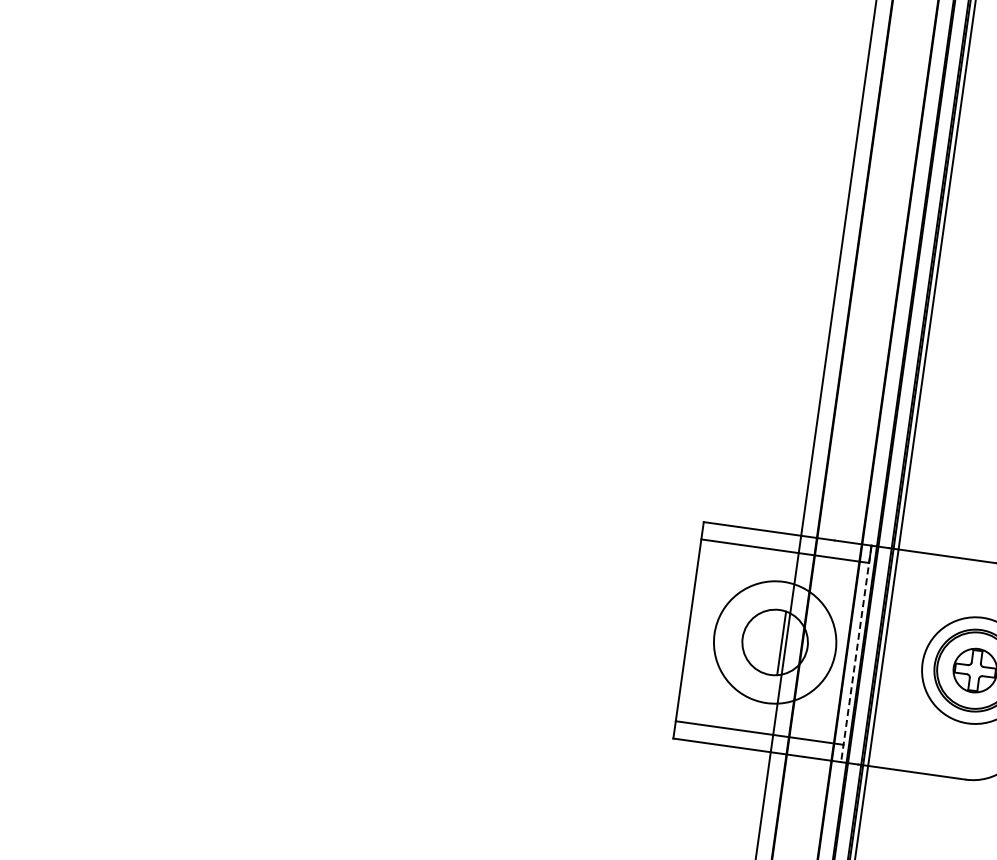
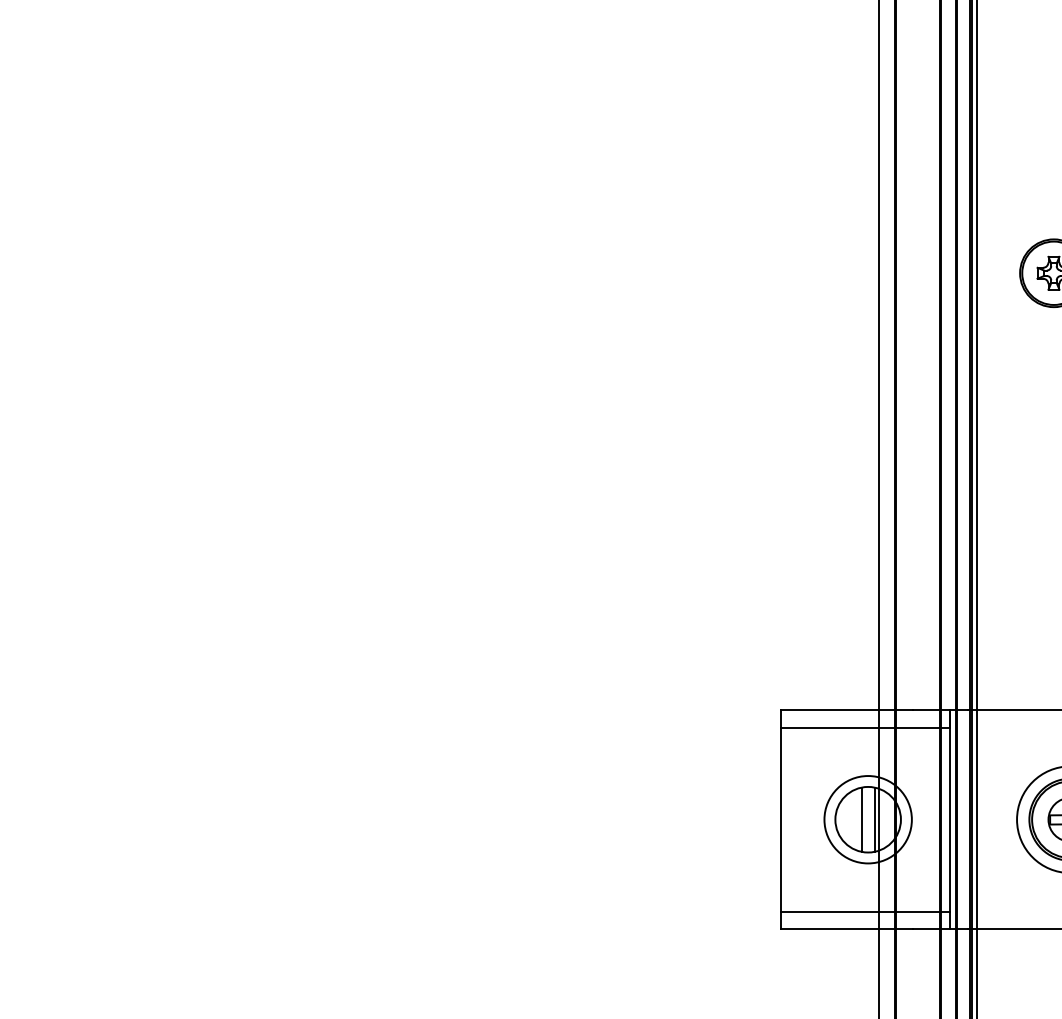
line: (768, 641) -> (861, 819), added
circle: (774, 642) -> (867, 819), size x0.71
line: (856, 654) -> (950, 820), dashed -> solid

